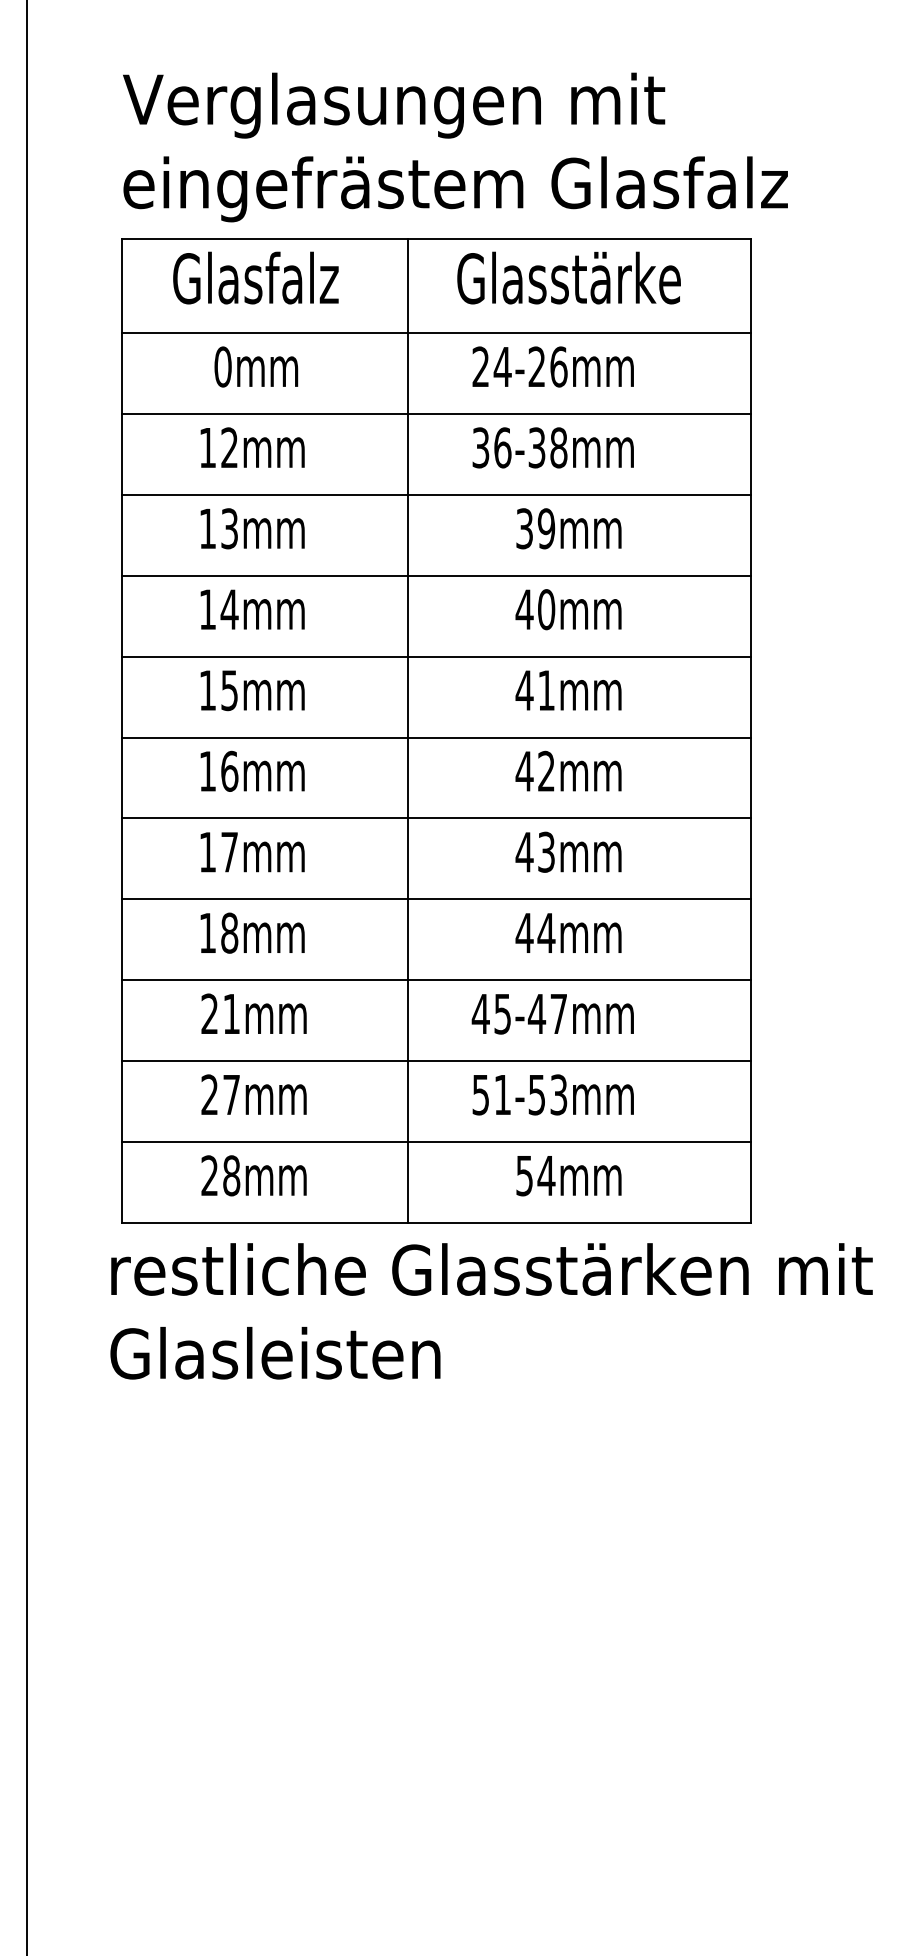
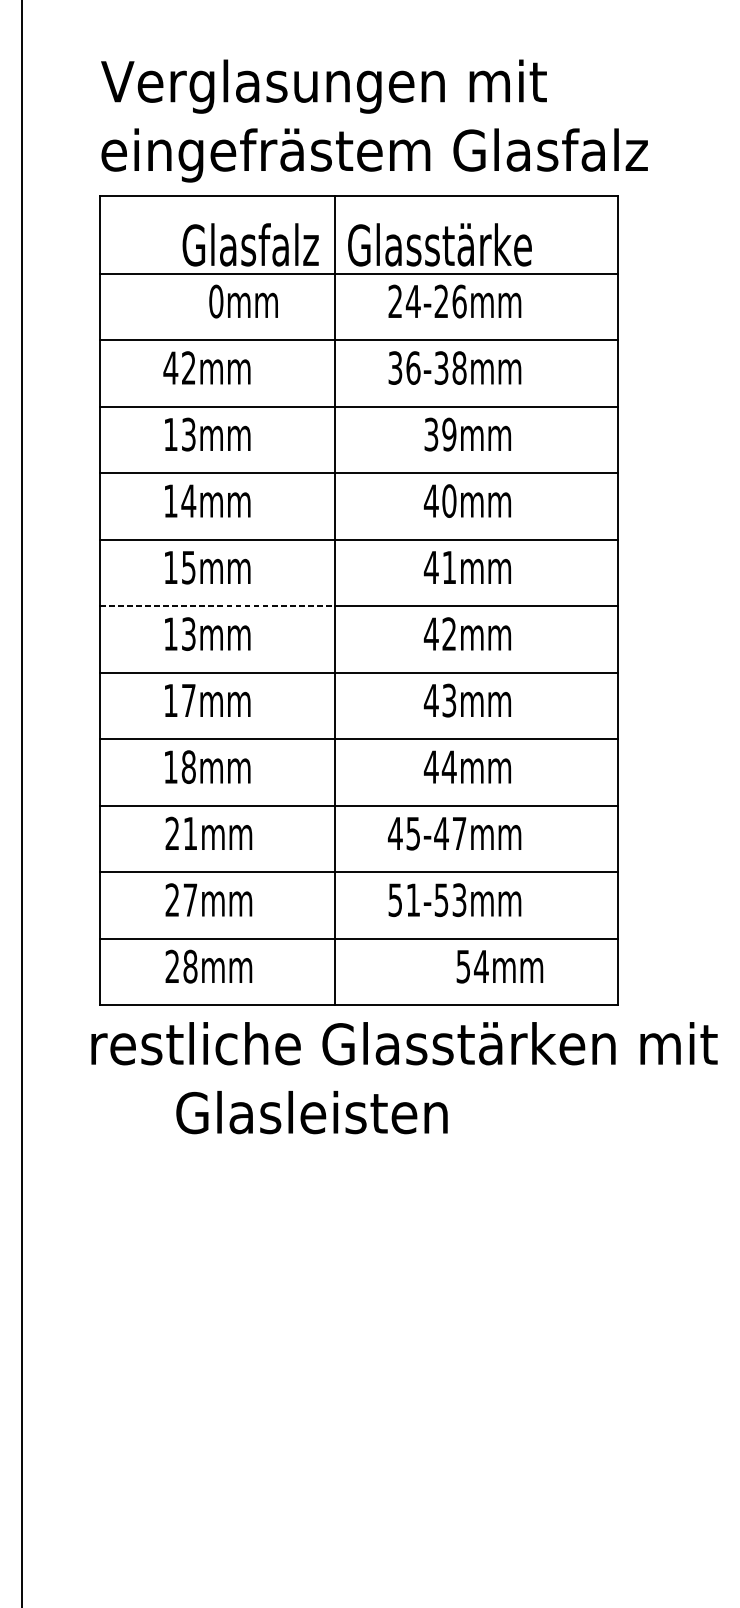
text: (255, 277) -> (250, 244), moved
text: (568, 277) -> (439, 244), moved
text: (256, 366) -> (243, 301), moved
text: (207, 447) -> (170, 367), 12mm -> 42mm
line: (265, 737) -> (218, 606), solid -> dashed
text: (229, 770) -> (188, 633), 16mm -> 13mm
text: (568, 1176) -> (499, 967), moved
text: (275, 1353) -> (312, 1112), moved

